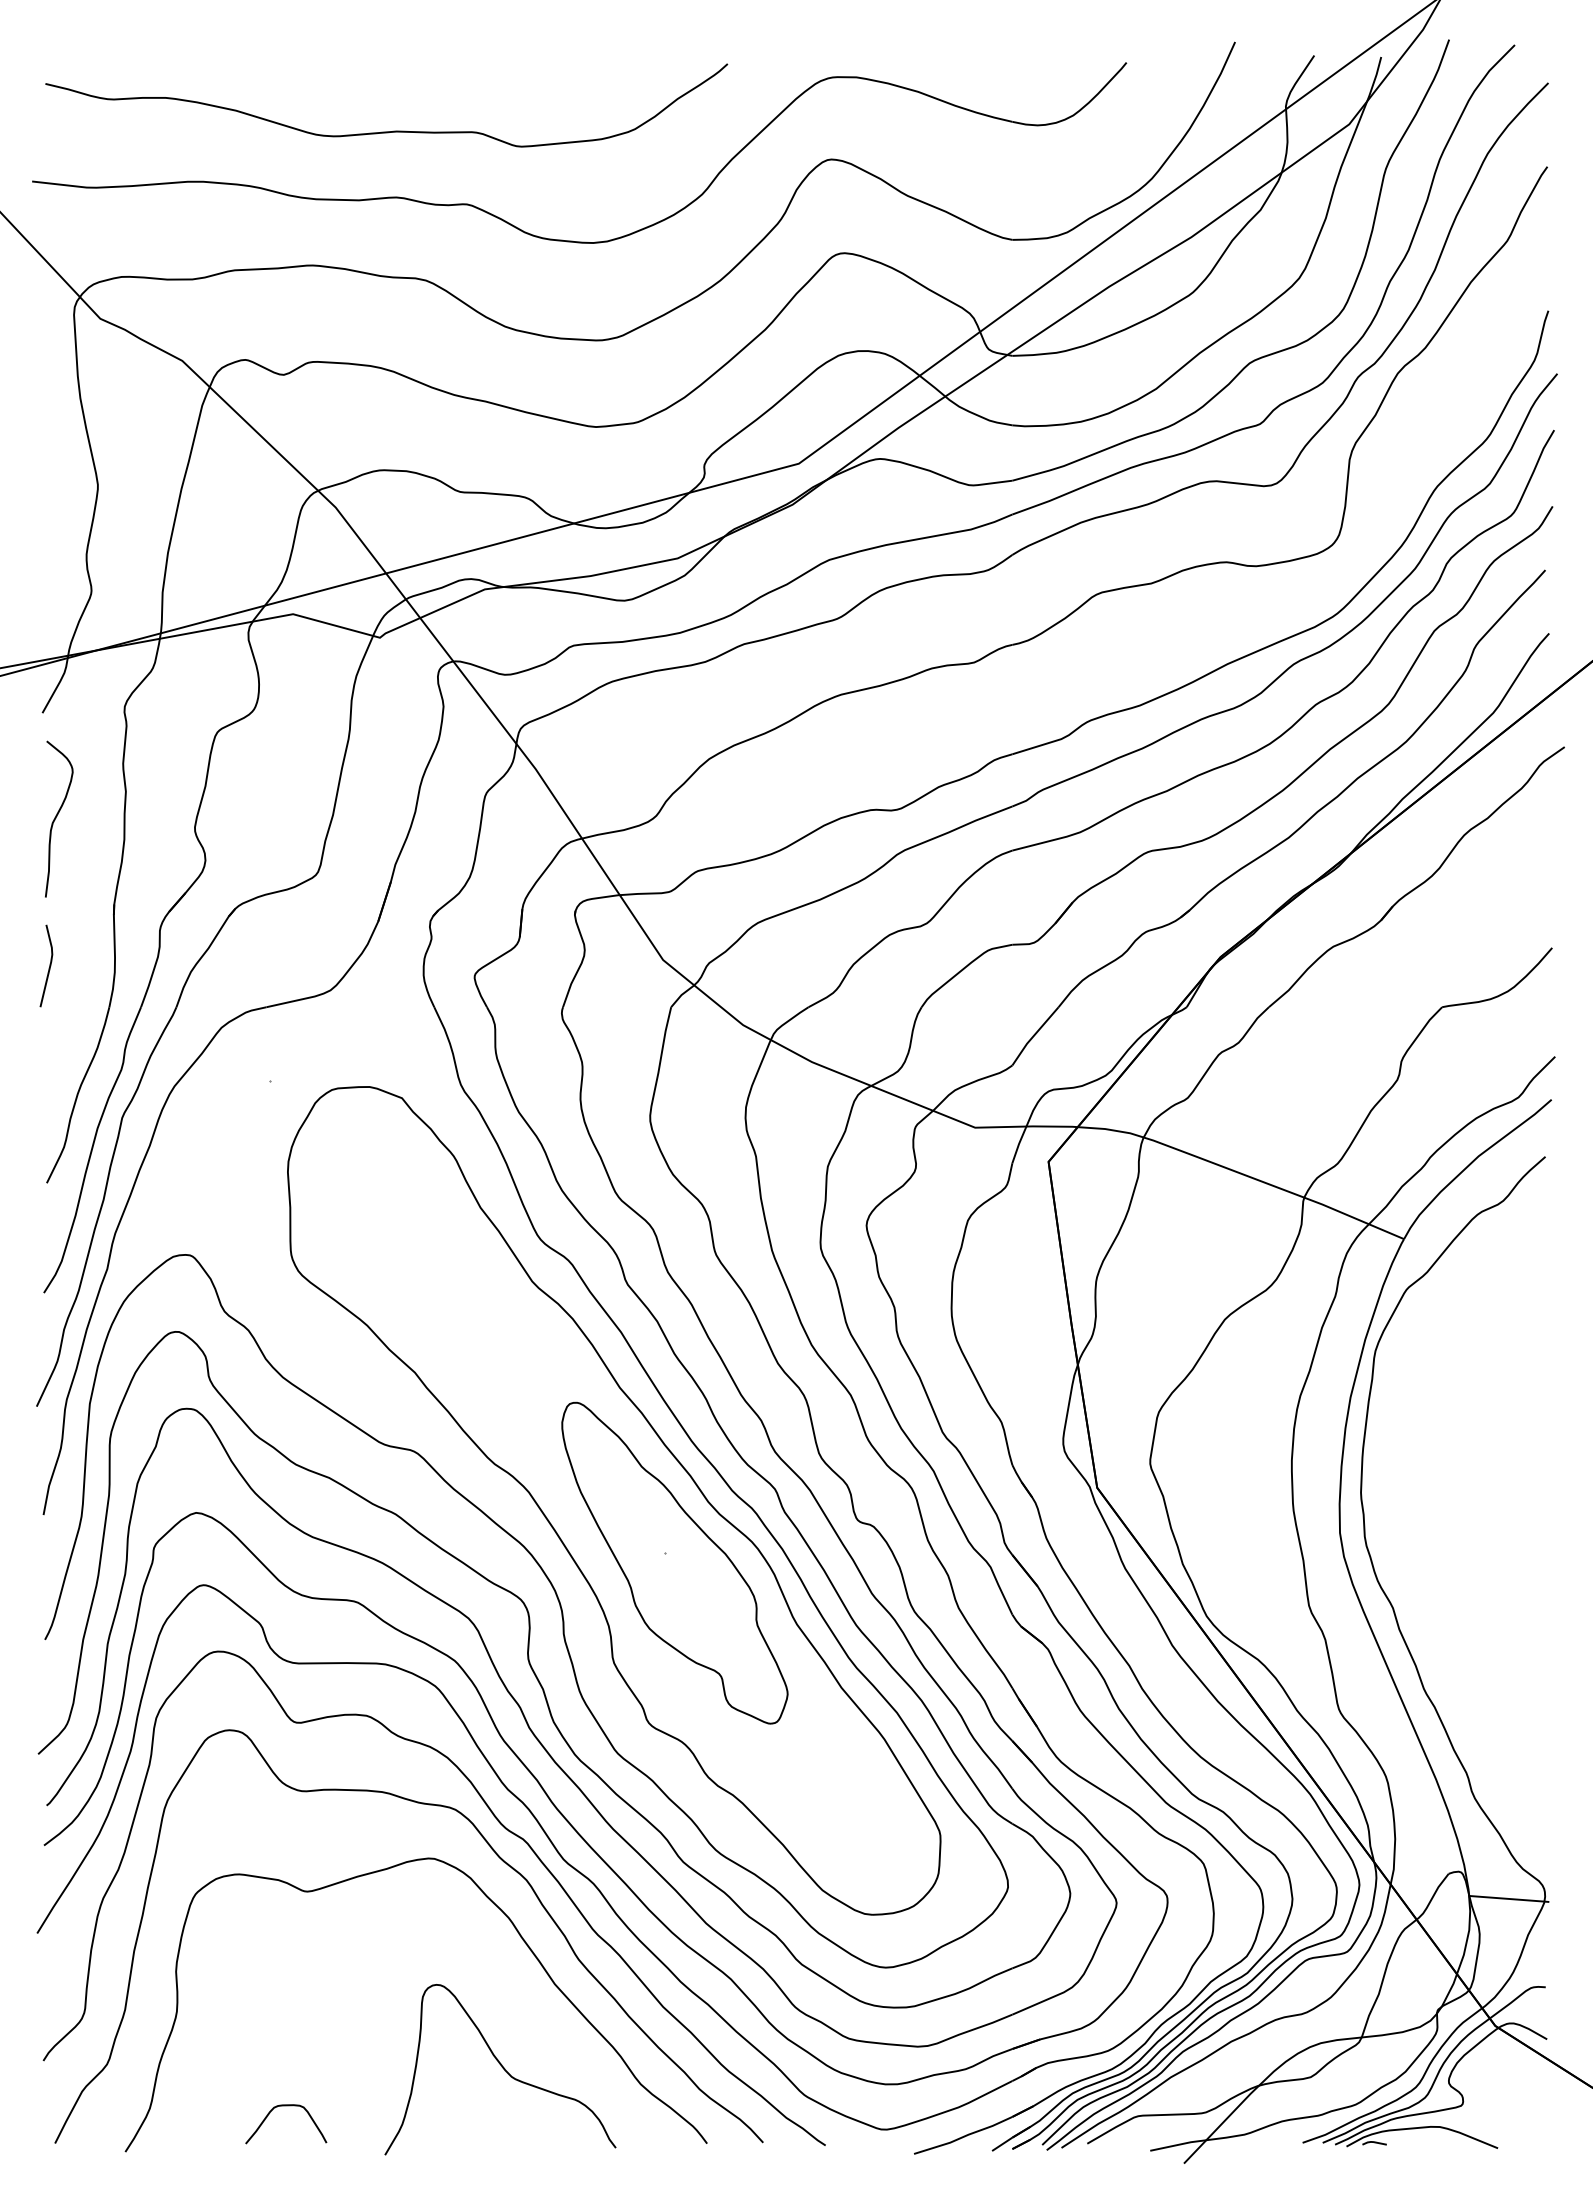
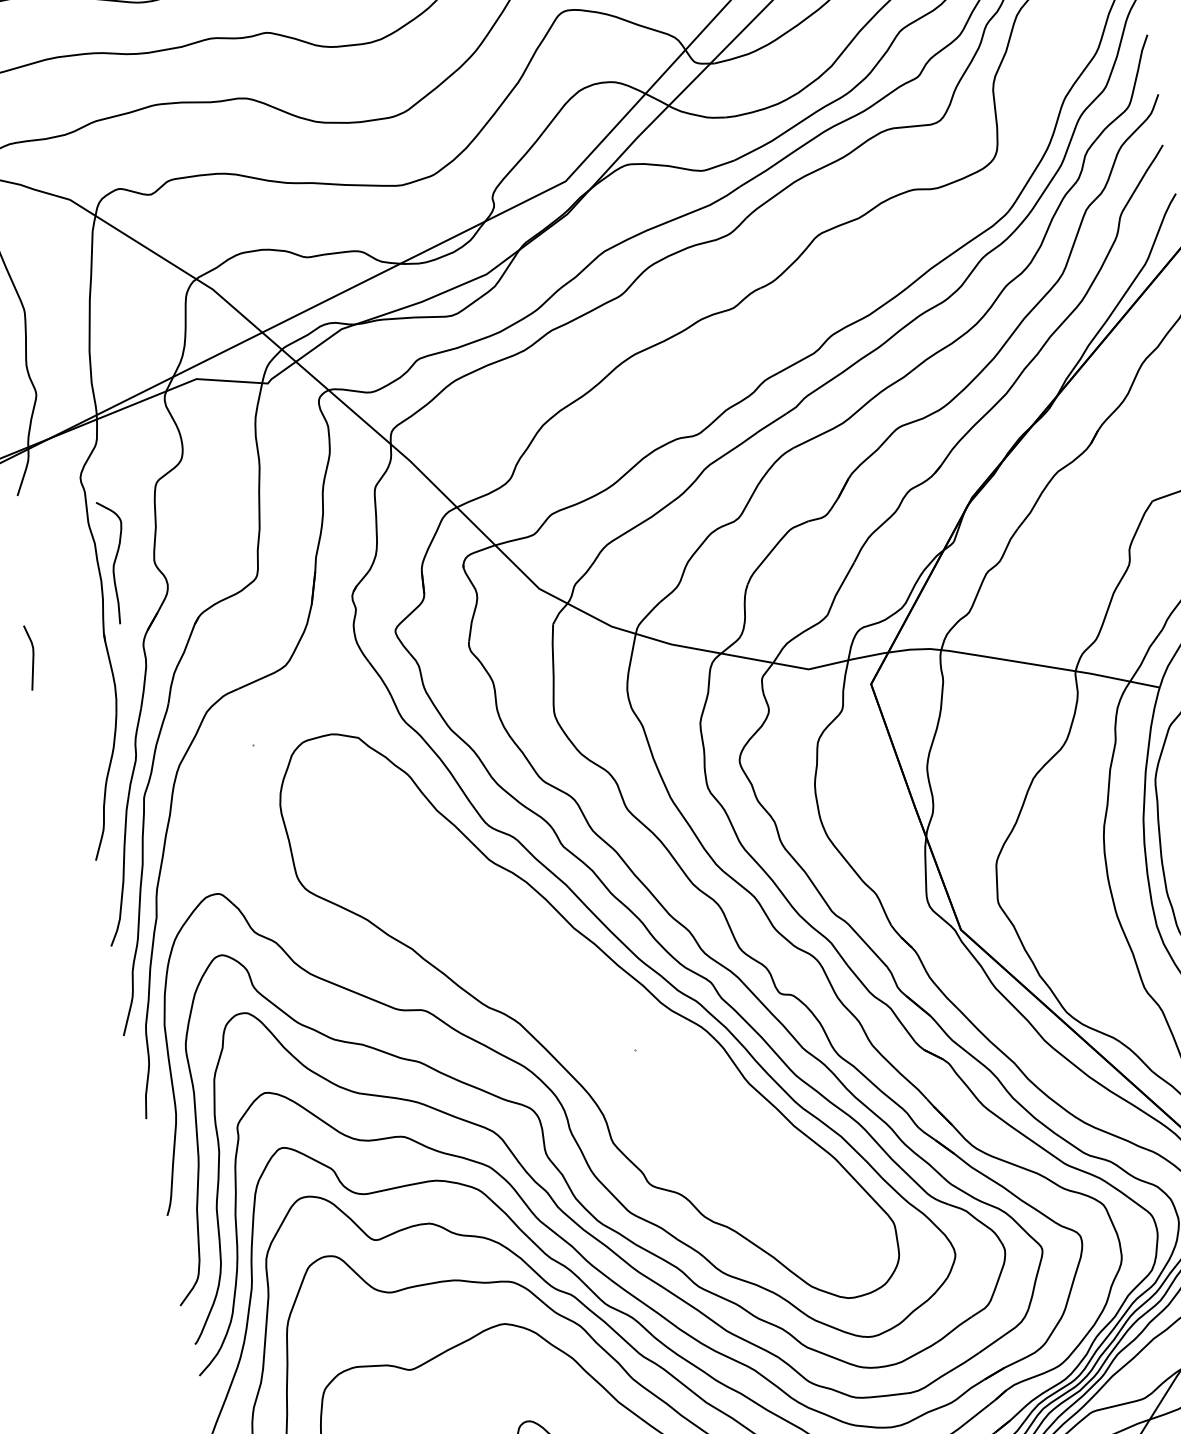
curve: (57, 816) -> (116, 559), moved
line: (49, 965) -> (32, 656), moved
part: (674, 1562) -> (644, 1055), removed

